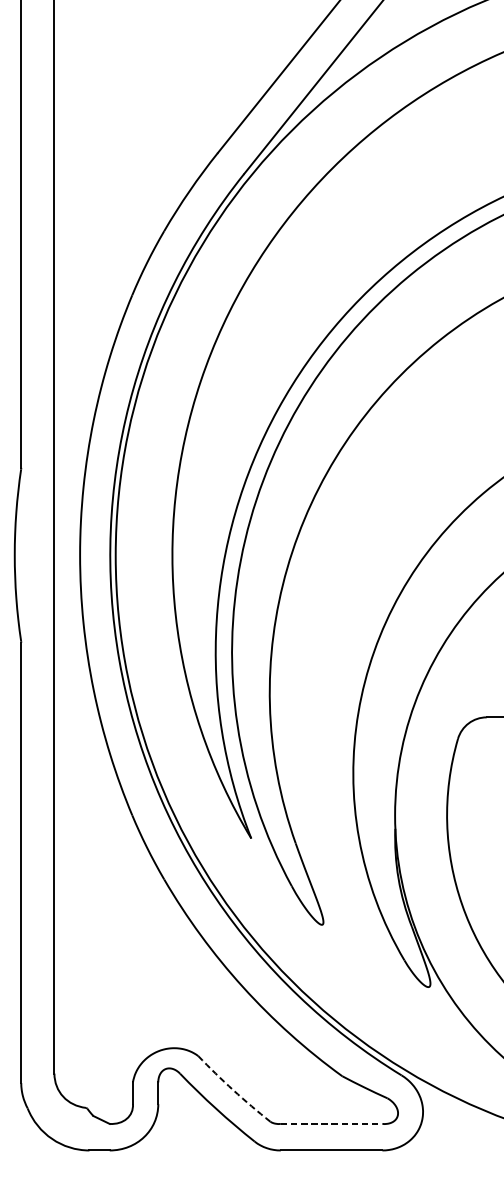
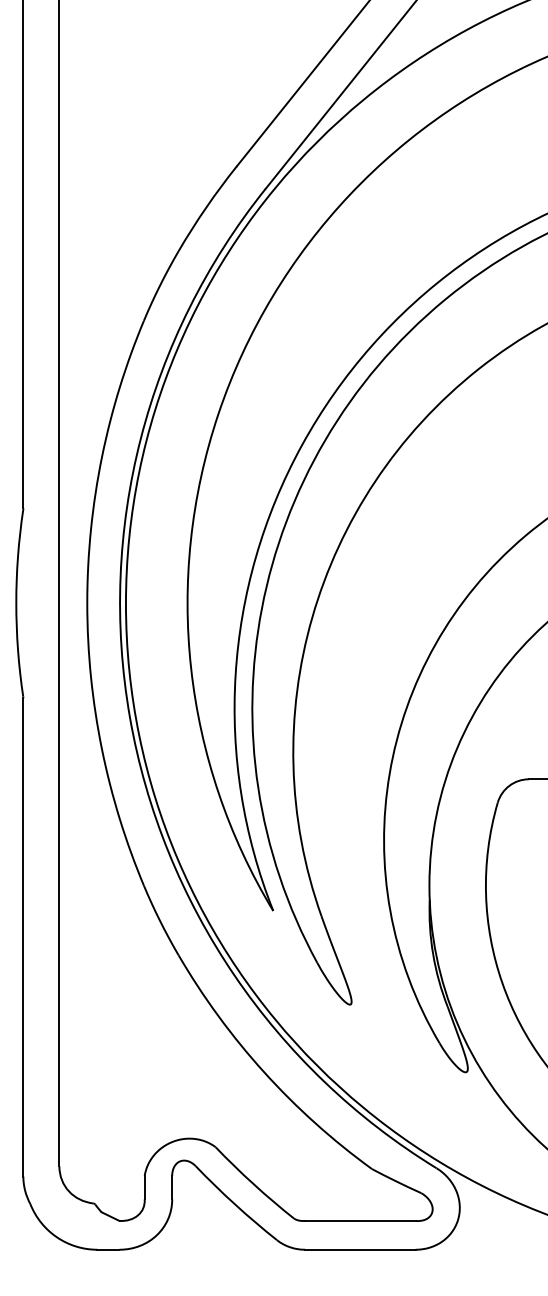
arc: (233, 1090) -> (253, 1184), dashed -> solid
line: (331, 1123) -> (360, 1220), dashed -> solid

